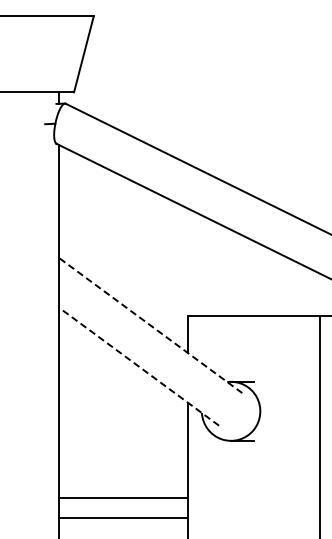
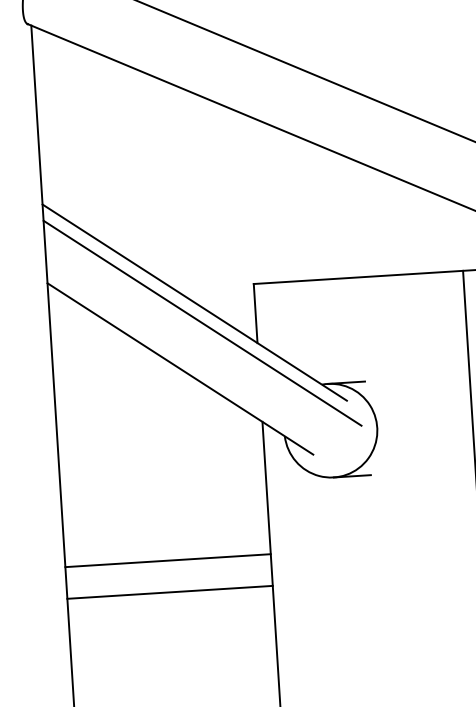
line: (150, 325) -> (194, 302), dashed -> solid
line: (154, 338) -> (202, 322), added
line: (138, 366) -> (179, 368), dashed -> solid
line: (123, 497) -> (167, 560), moved
line: (123, 517) -> (169, 592), moved

